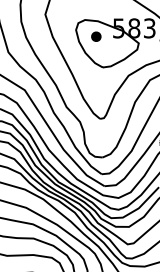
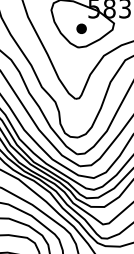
part: (96, 36) -> (81, 28), moved

